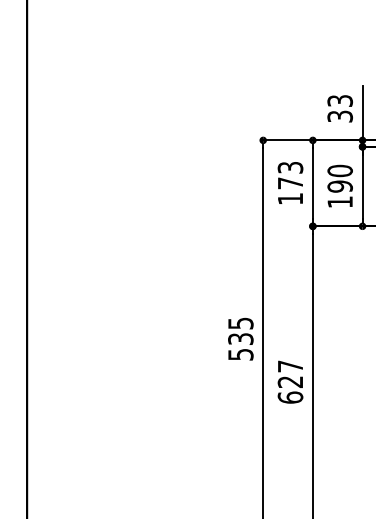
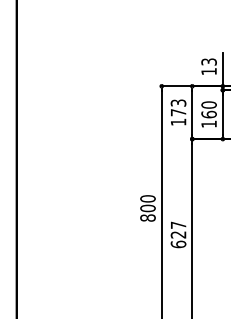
text: (339, 116) -> (208, 71), 33 -> 13
text: (339, 186) -> (208, 114), 190 -> 160
text: (240, 339) -> (147, 208), 535 -> 800

